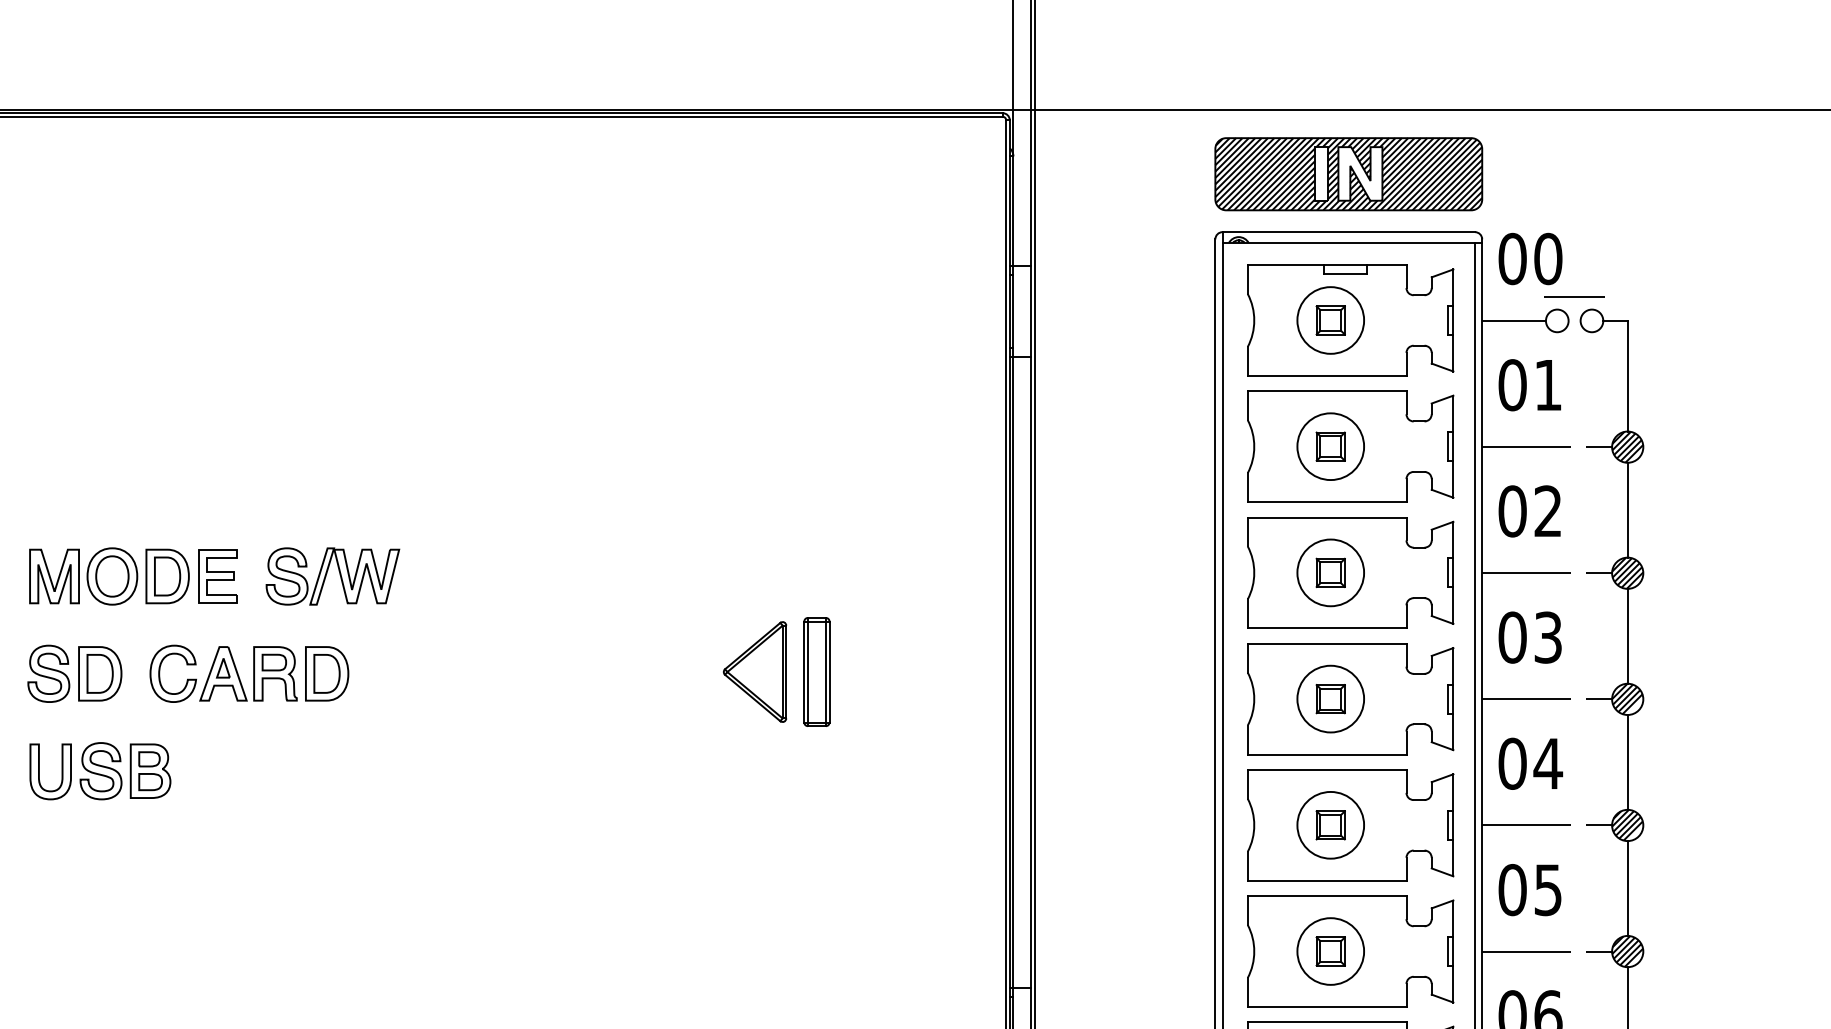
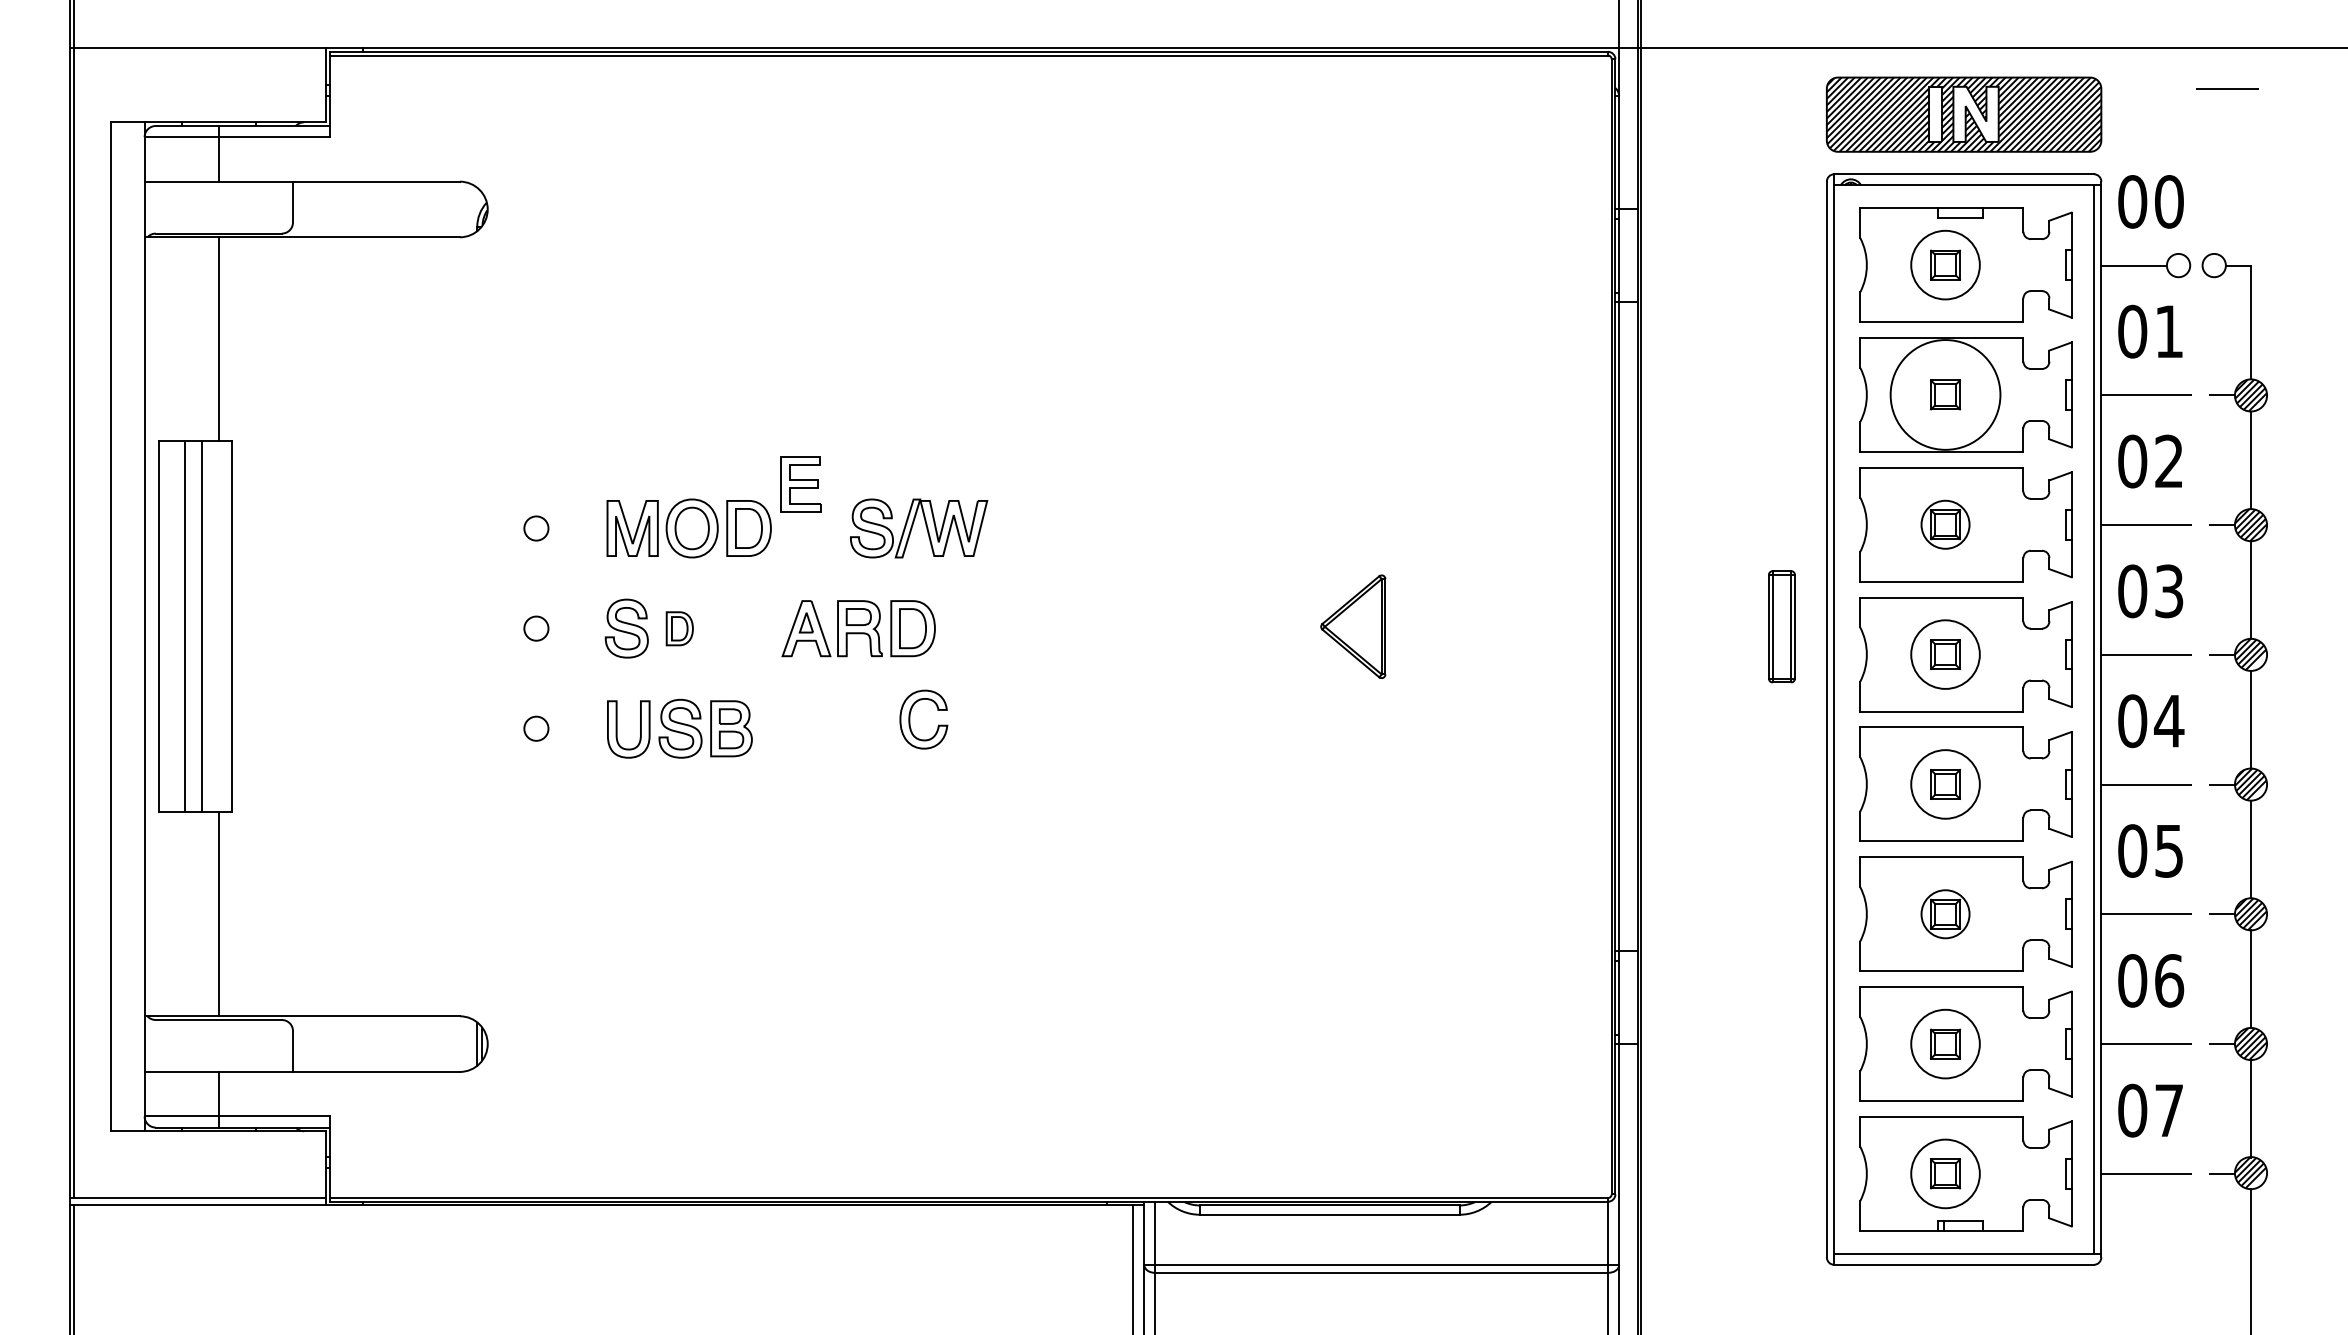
line: (1574, 296) -> (2227, 88), moved
circle: (1330, 446) -> (1945, 394), size x1.6
circle: (1330, 572) -> (1945, 524), size x0.7
part: (217, 576) -> (800, 484), moved
part: (816, 671) -> (1781, 626), moved
part: (100, 673) -> (679, 628), size x0.6
part: (160, 673) -> (910, 719), moved
circle: (1330, 950) -> (1945, 913), size x0.7

